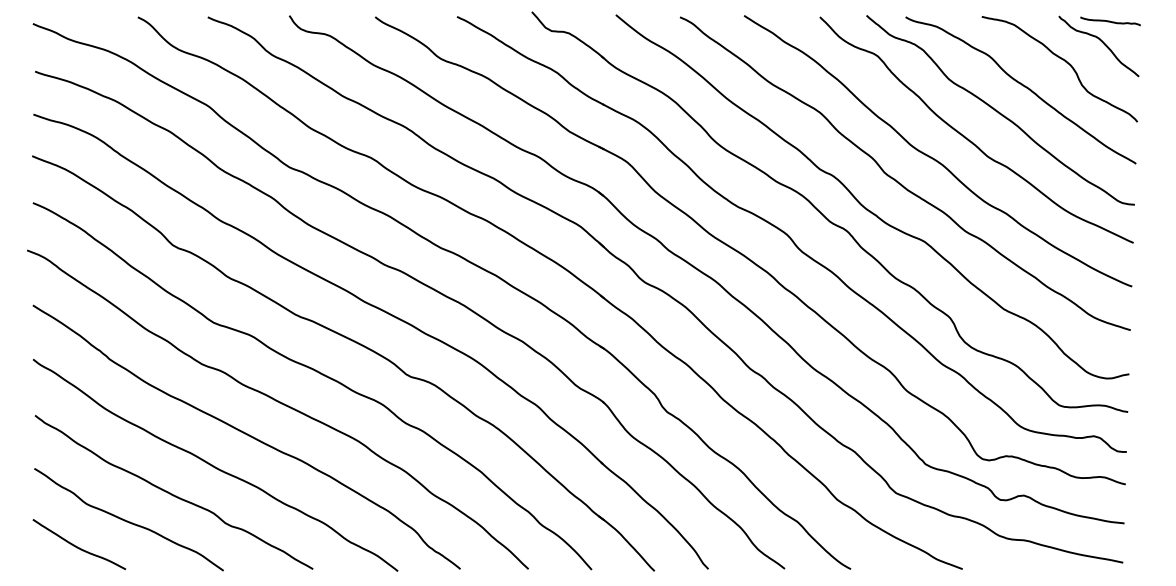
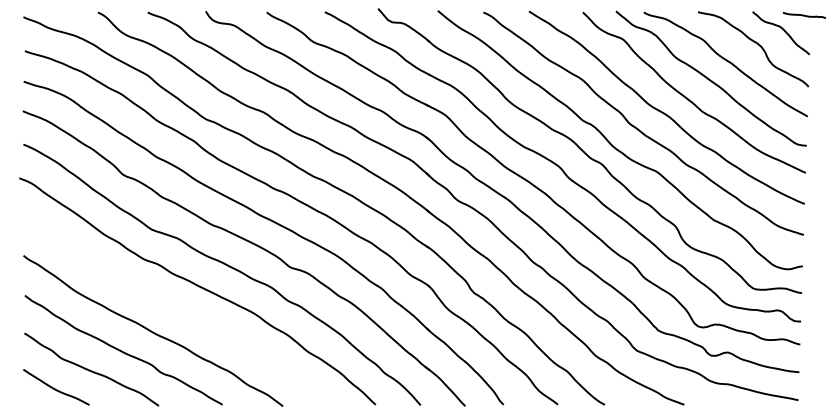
curve: (1110, 21) -> (804, 15), moved
curve: (246, 435) -> (175, 309), removed

